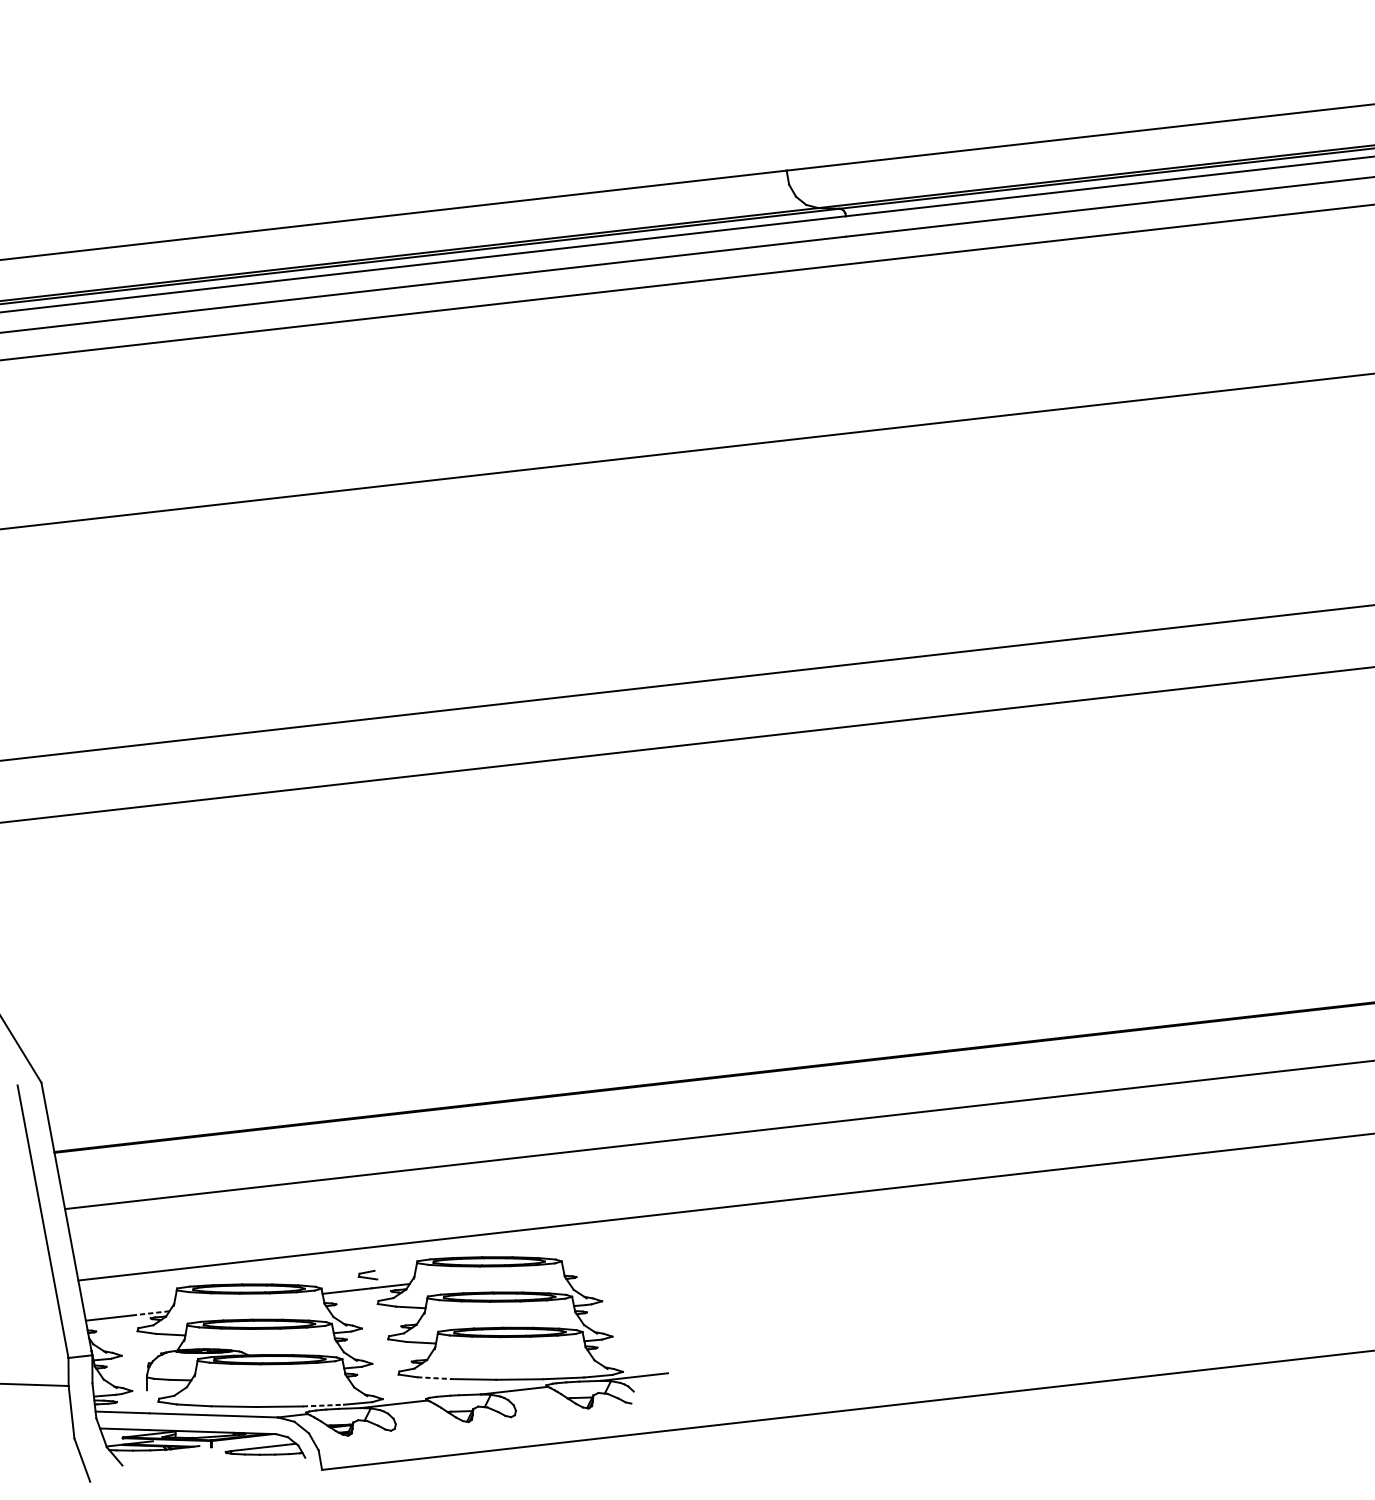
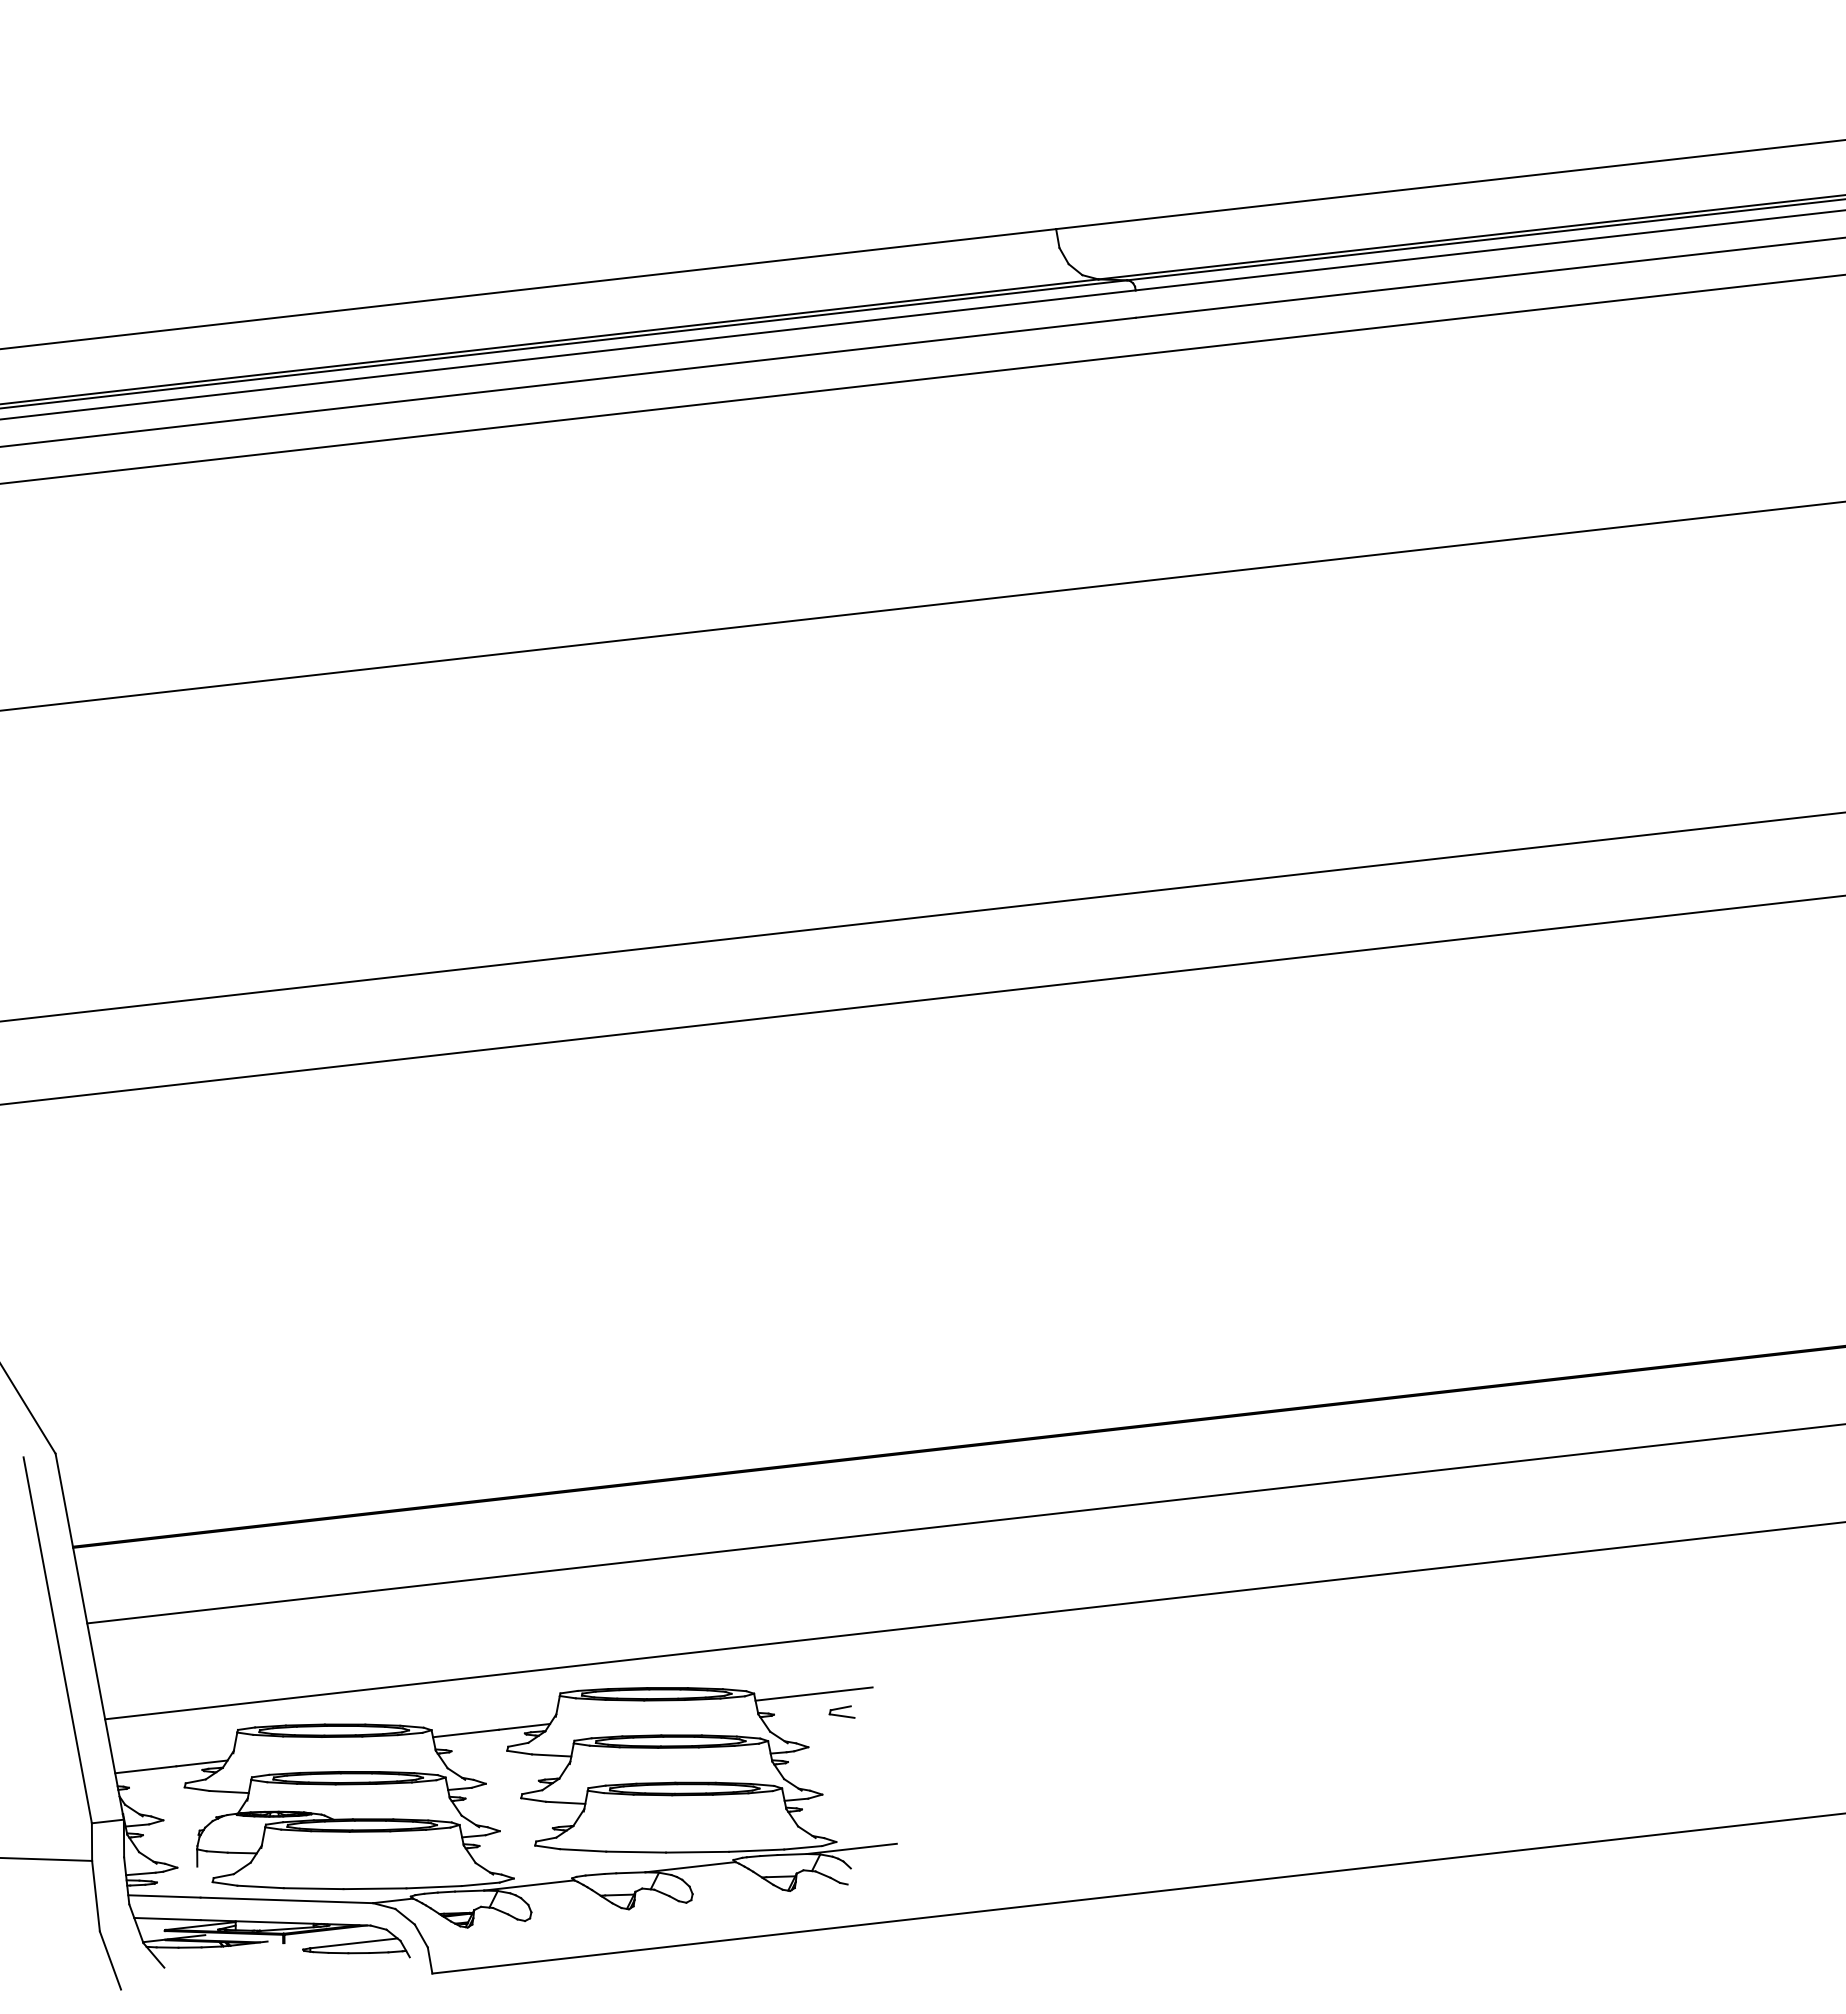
line: (605, 1261) -> (813, 1693), added
part: (367, 1274) -> (841, 1711), moved
line: (150, 1313) -> (202, 1763), dashed -> solid
line: (434, 1378) -> (583, 1850), dashed -> solid
line: (323, 1405) -> (434, 1887), dashed -> solid

